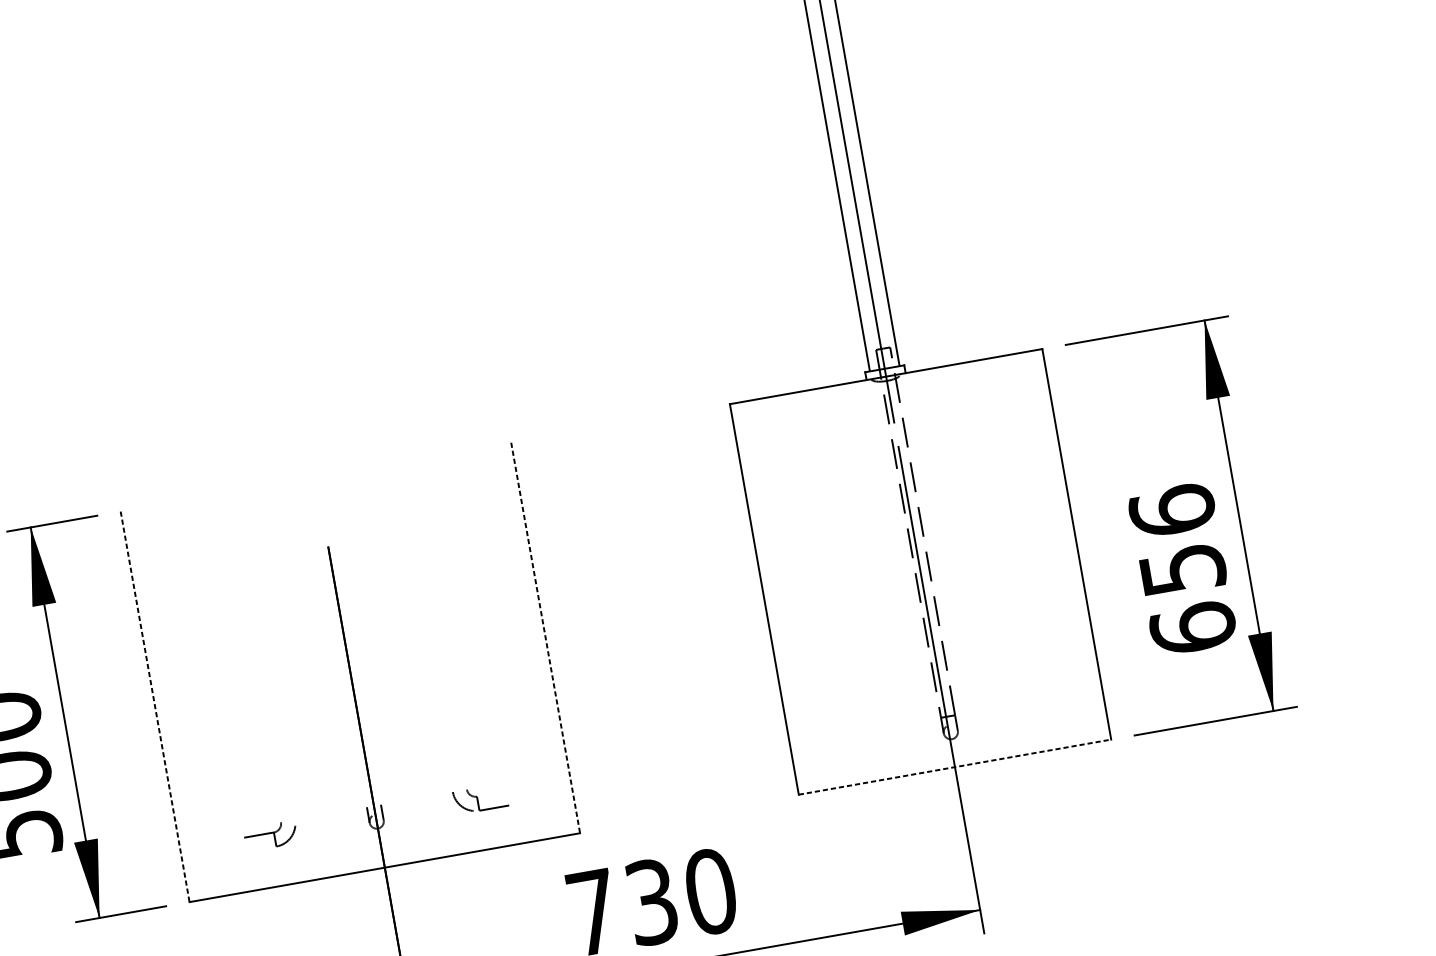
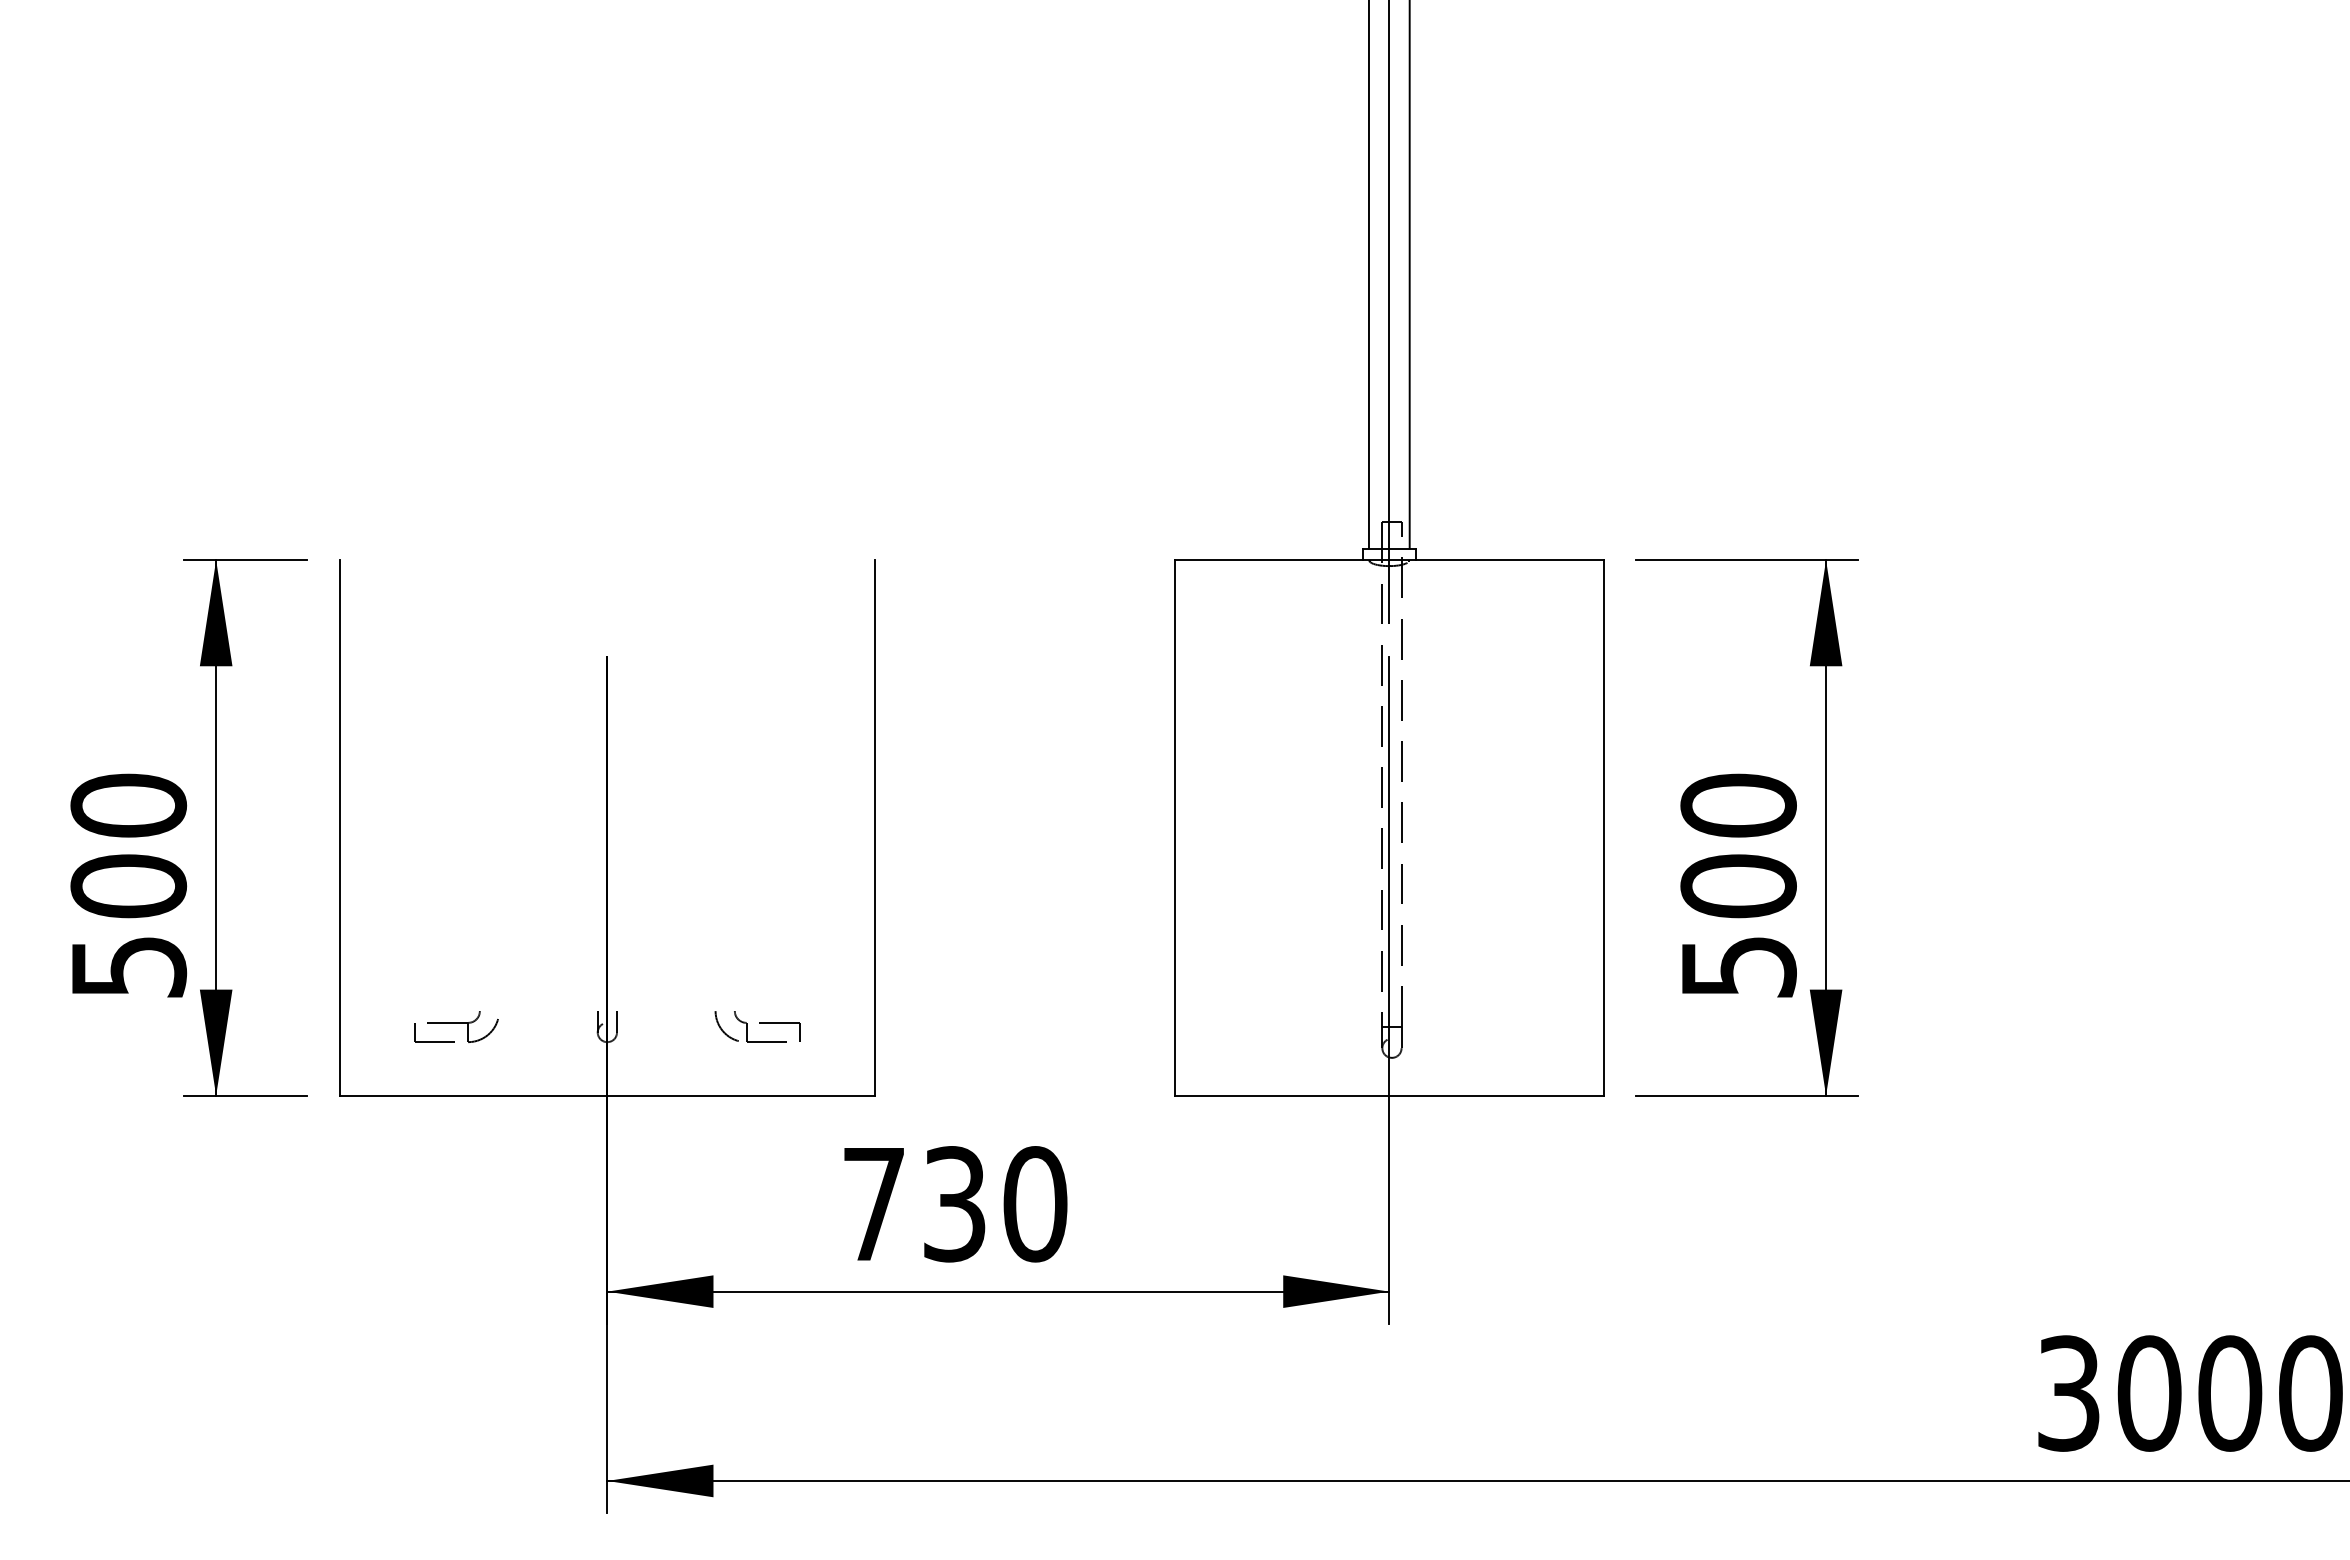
text: (1182, 568) -> (1738, 885), 656 -> 500
line: (545, 637) -> (875, 827), dashed -> solid
line: (155, 706) -> (339, 827), dashed -> solid
line: (955, 766) -> (1389, 1095), dashed -> solid
part: (501, 792) -> (779, 1023), added
part: (251, 850) -> (434, 1041), added

